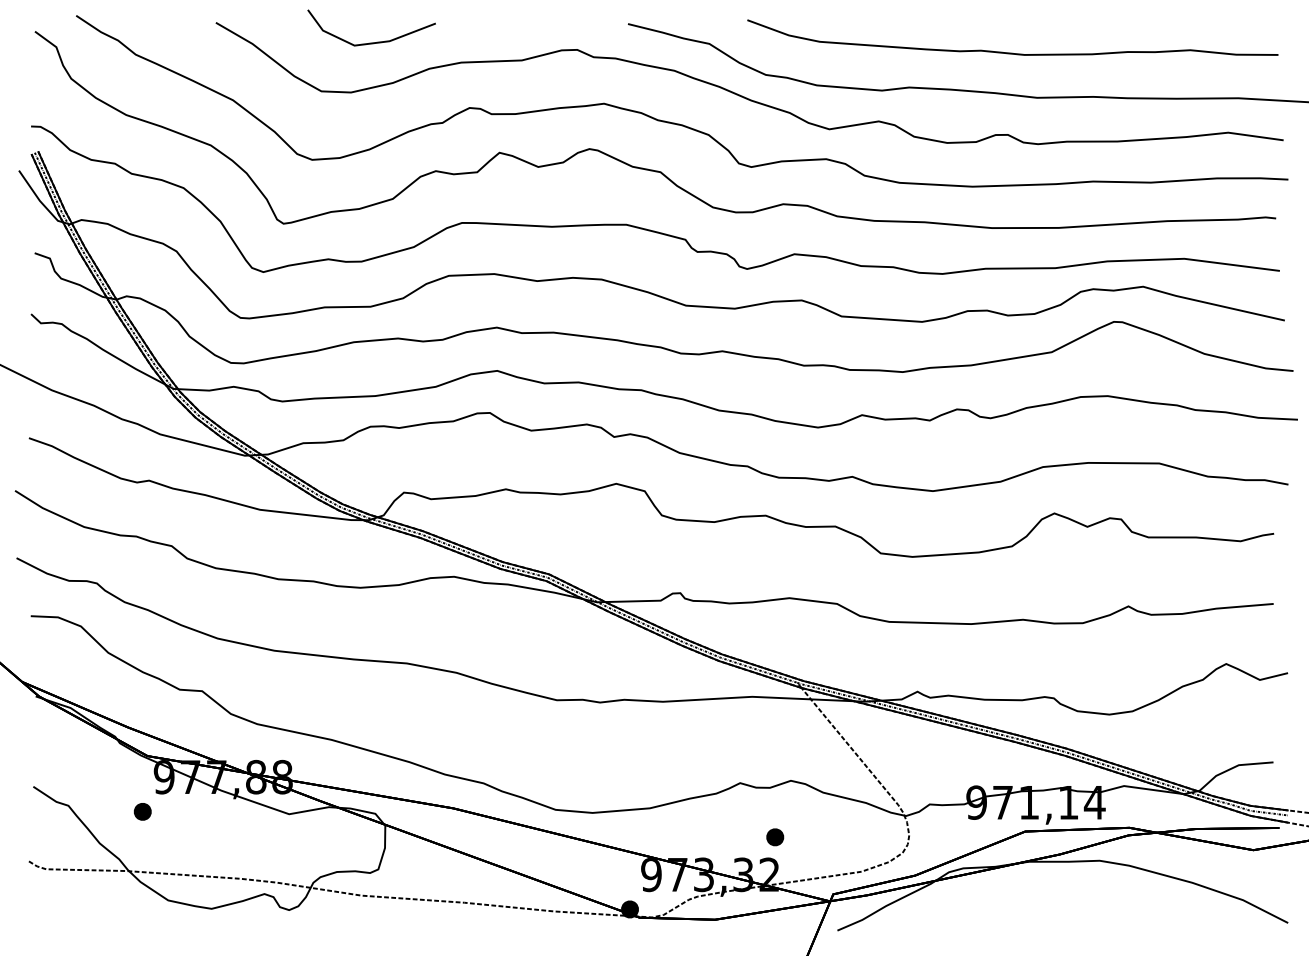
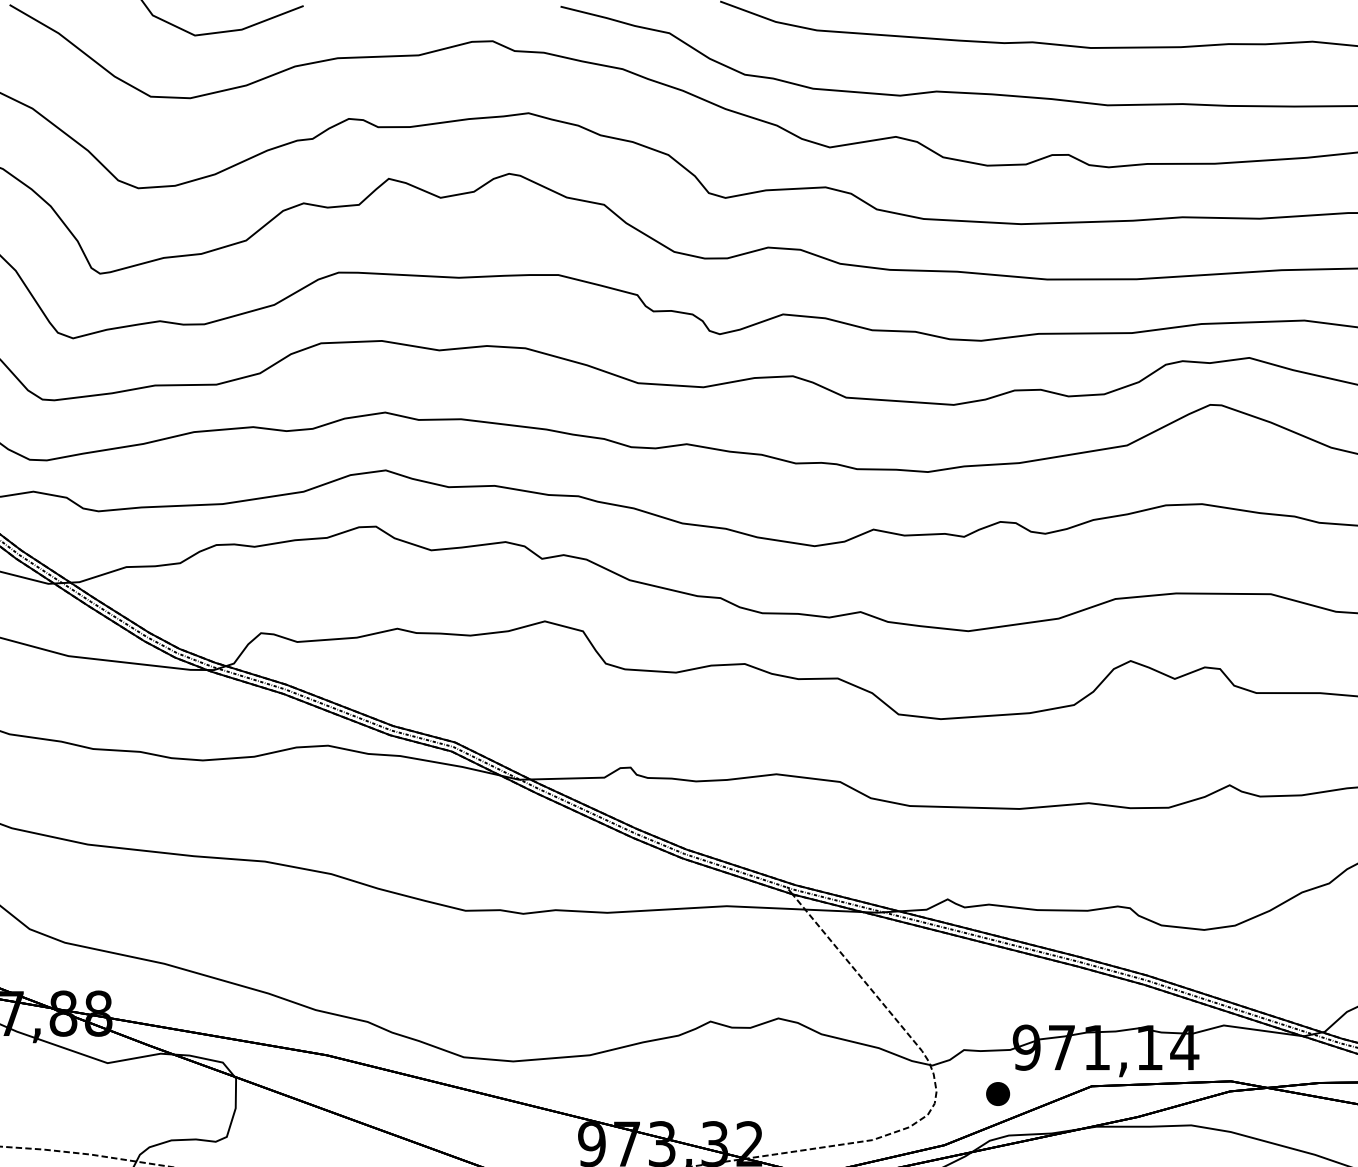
part: (775, 837) -> (998, 1094), moved

